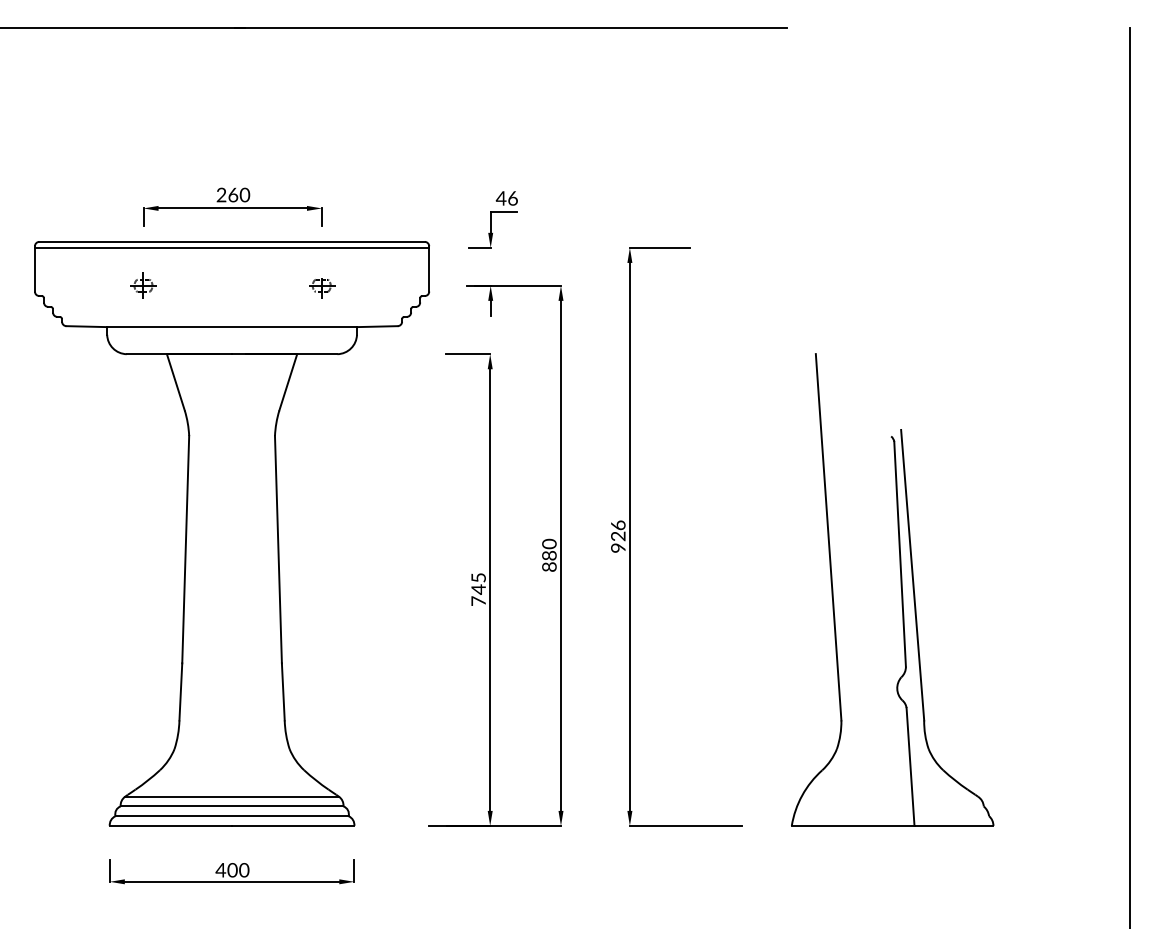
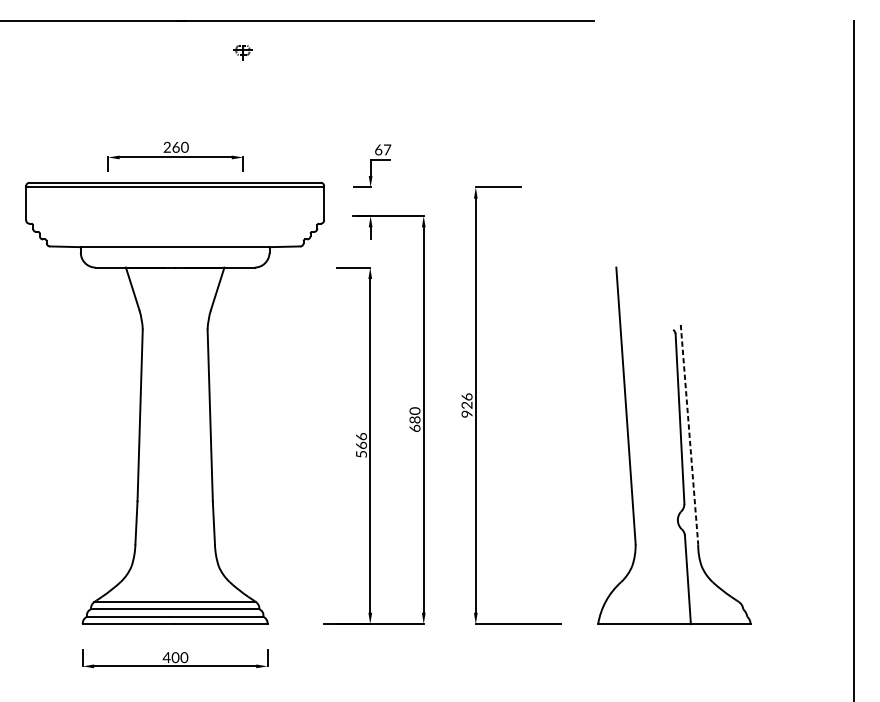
text: (506, 198) -> (382, 149), 46 -> 67
part: (143, 285) -> (108, 215), removed
part: (322, 288) -> (243, 52), moved
text: (549, 566) -> (415, 428), 8 -> 6
line: (912, 575) -> (689, 434), solid -> dashed
text: (478, 589) -> (361, 445), 745 -> 566

